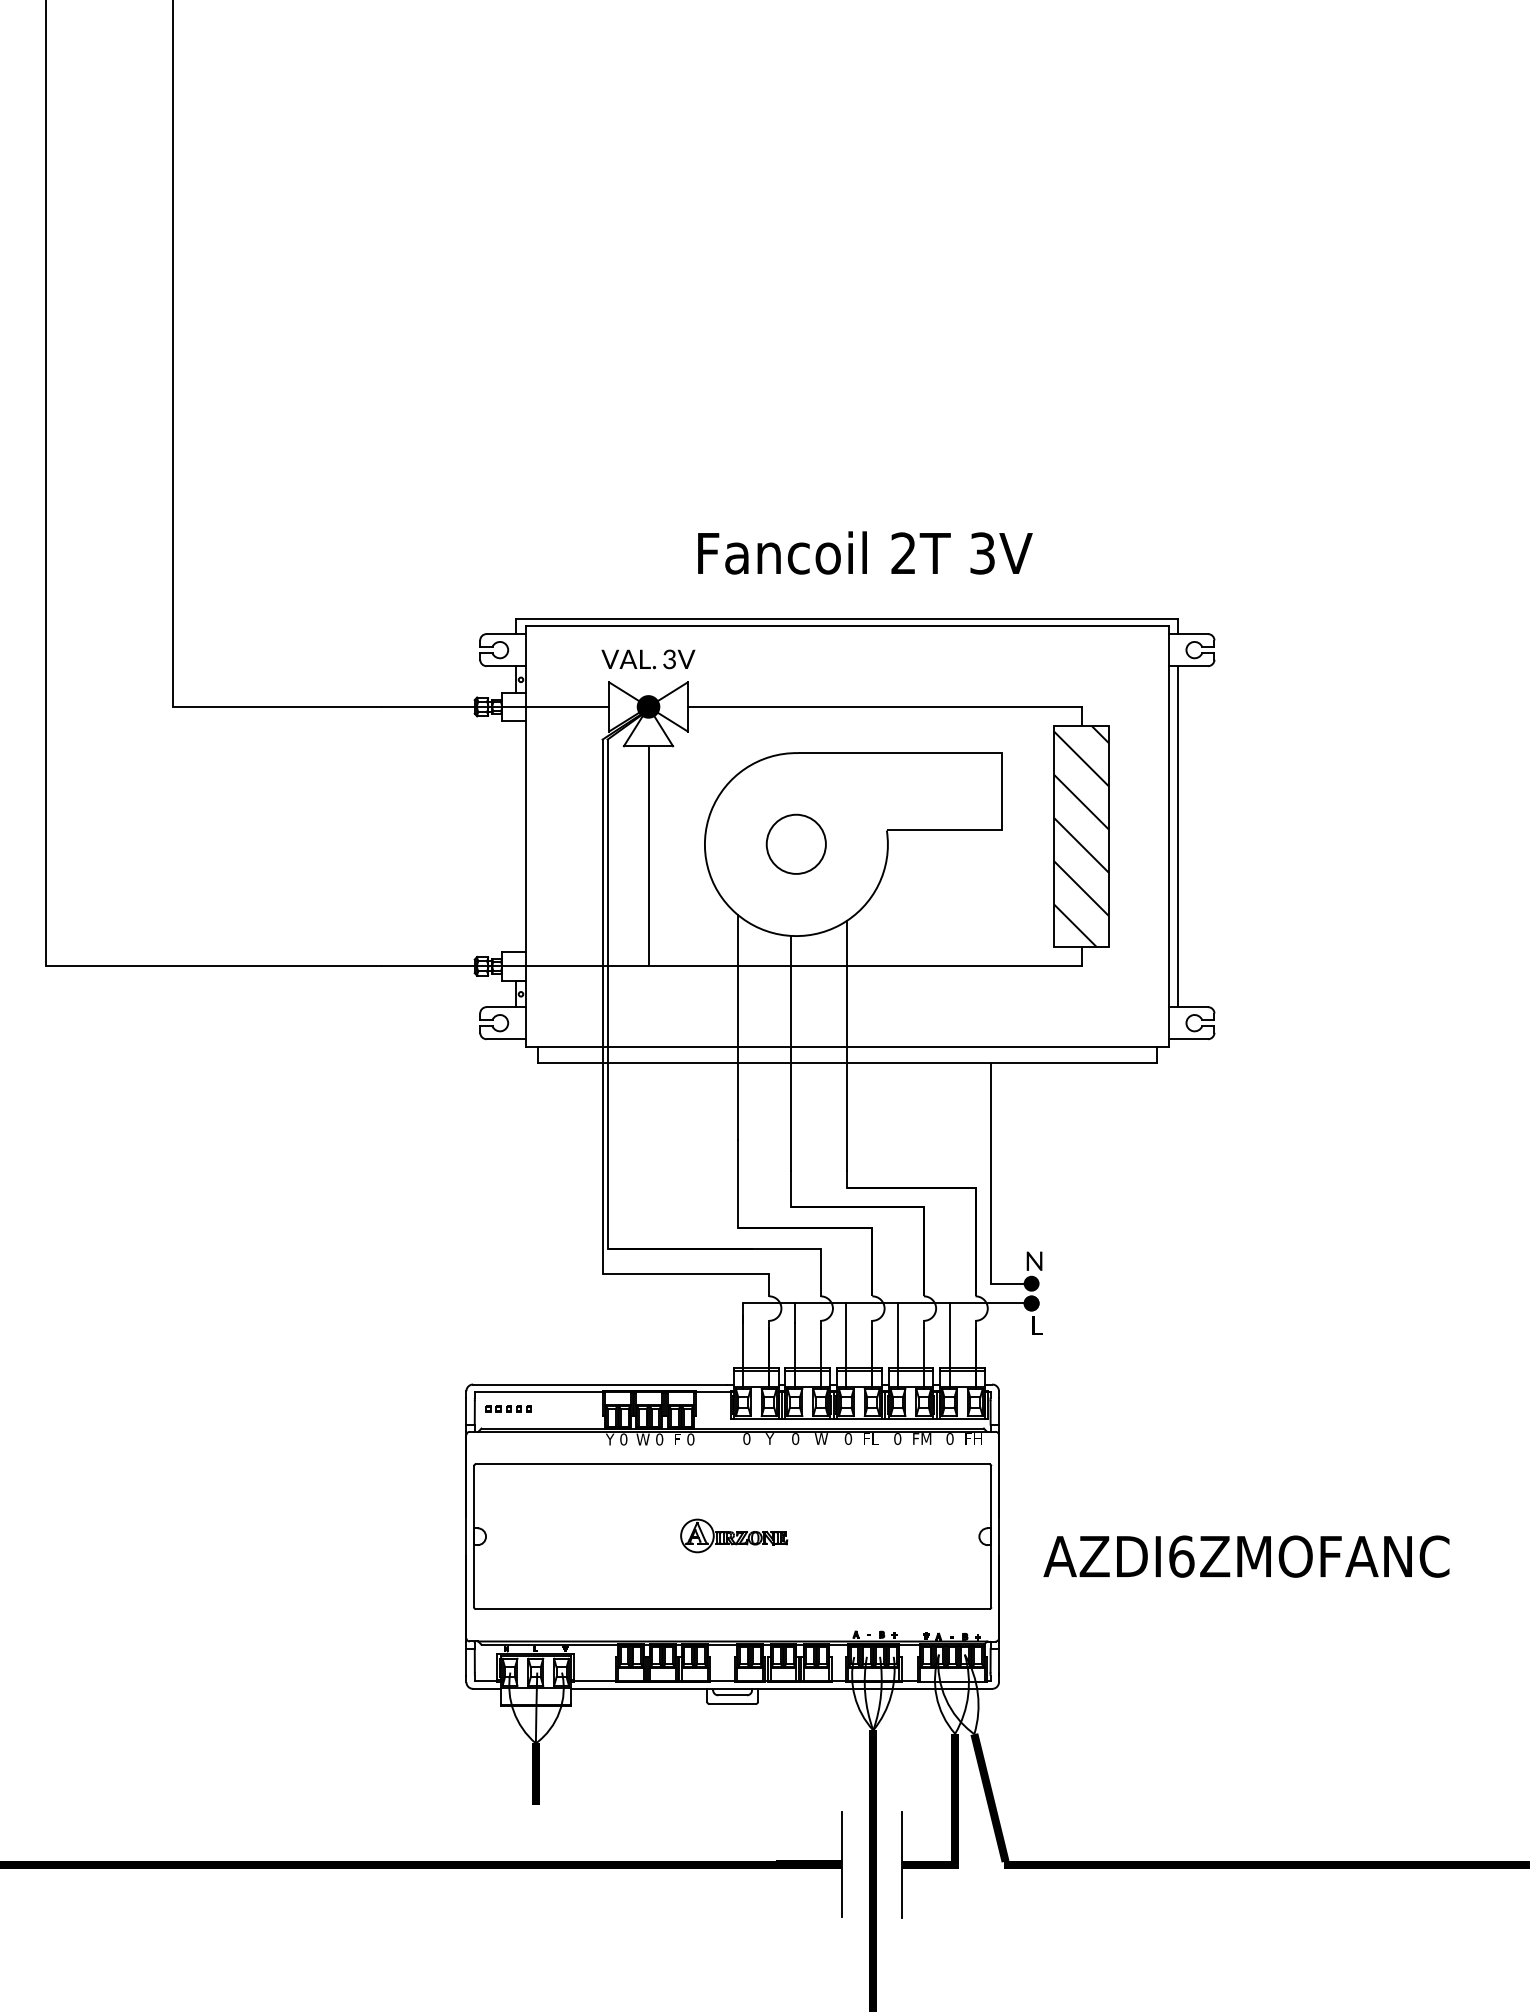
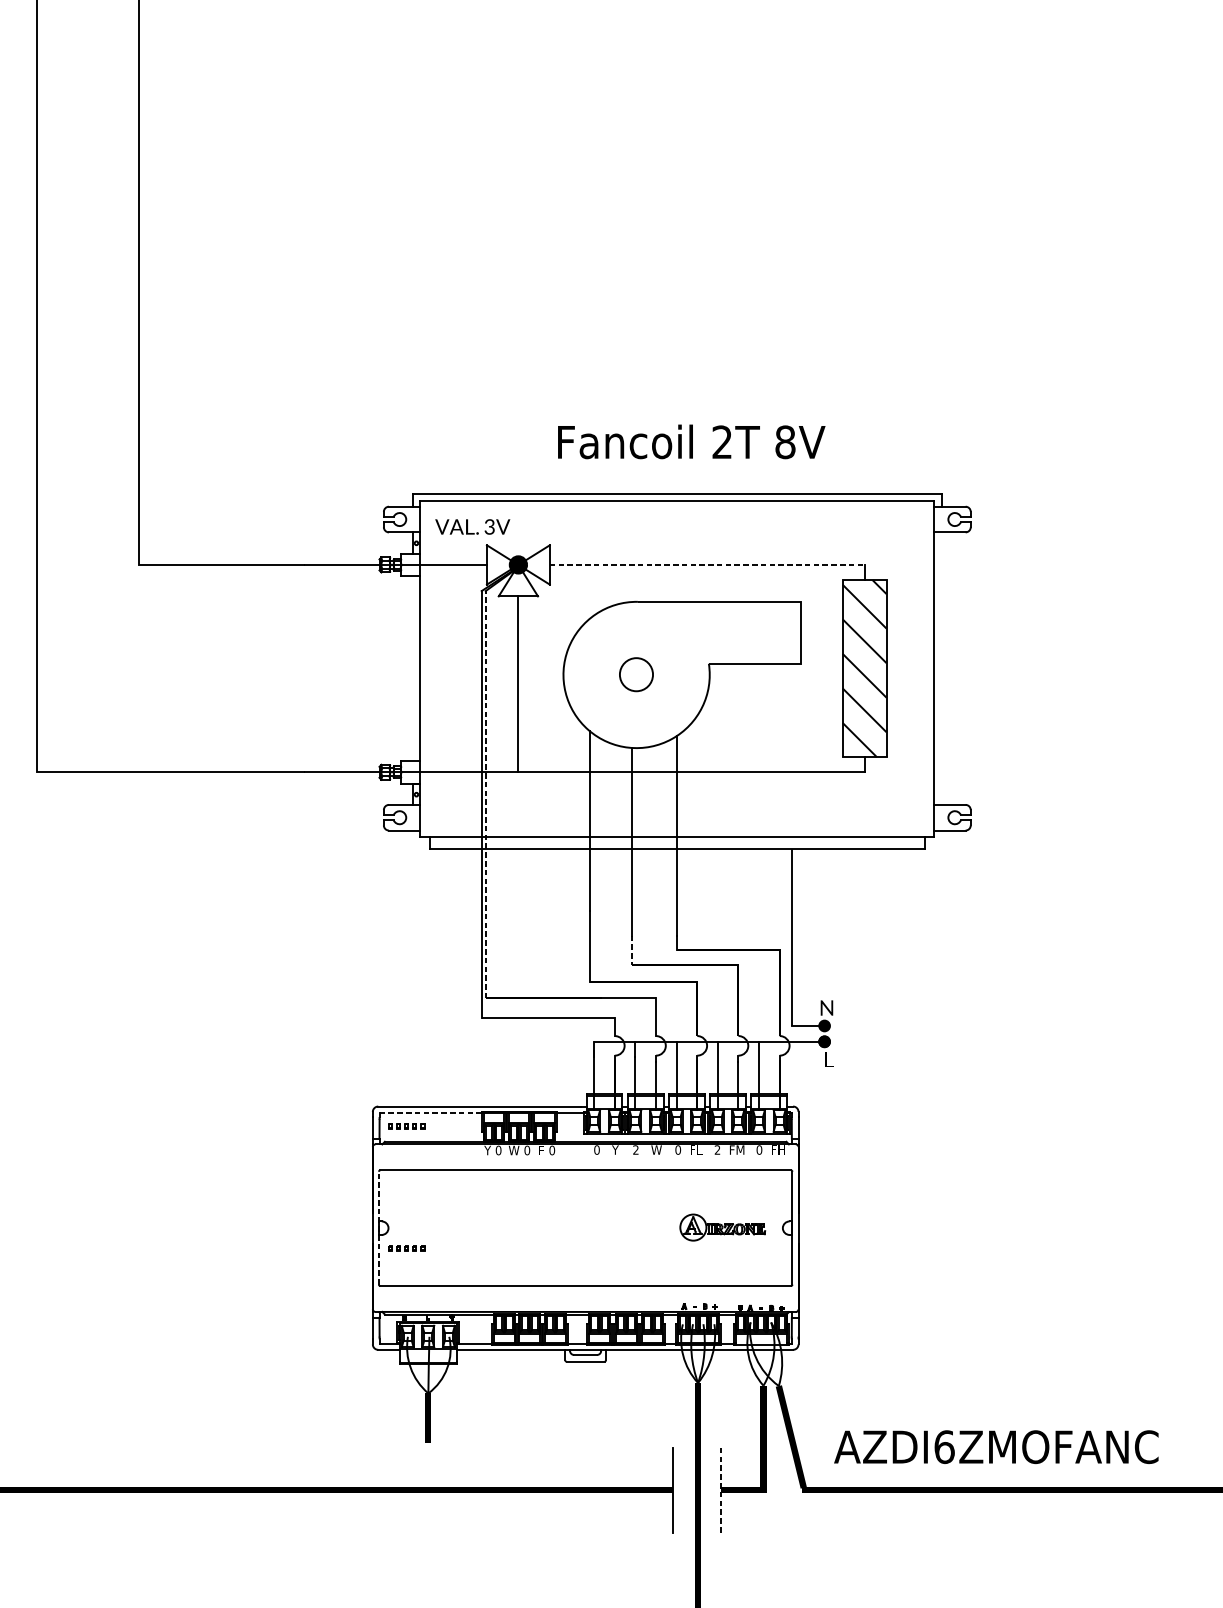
text: (982, 553) -> (785, 442), 3V -> 8V
text: (648, 659) -> (472, 527), moved
line: (884, 706) -> (707, 564), solid -> dashed
line: (1178, 836) -> (942, 668), removed
circle: (795, 843) -> (635, 674), size x0.7
line: (607, 994) -> (485, 794), solid -> dashed
line: (790, 1189) -> (631, 950), solid -> dashed
line: (539, 1392) -> (431, 1112), solid -> dashed
text: (795, 1438) -> (635, 1149), 0 -> 2
text: (897, 1438) -> (717, 1149), 0 -> 2
part: (734, 1535) -> (723, 1227), moved
line: (474, 1536) -> (379, 1228), solid -> dashed
text: (1246, 1556) -> (996, 1447), moved
part: (508, 1561) -> (406, 1248), added
line: (902, 1864) -> (721, 1490), solid -> dashed

